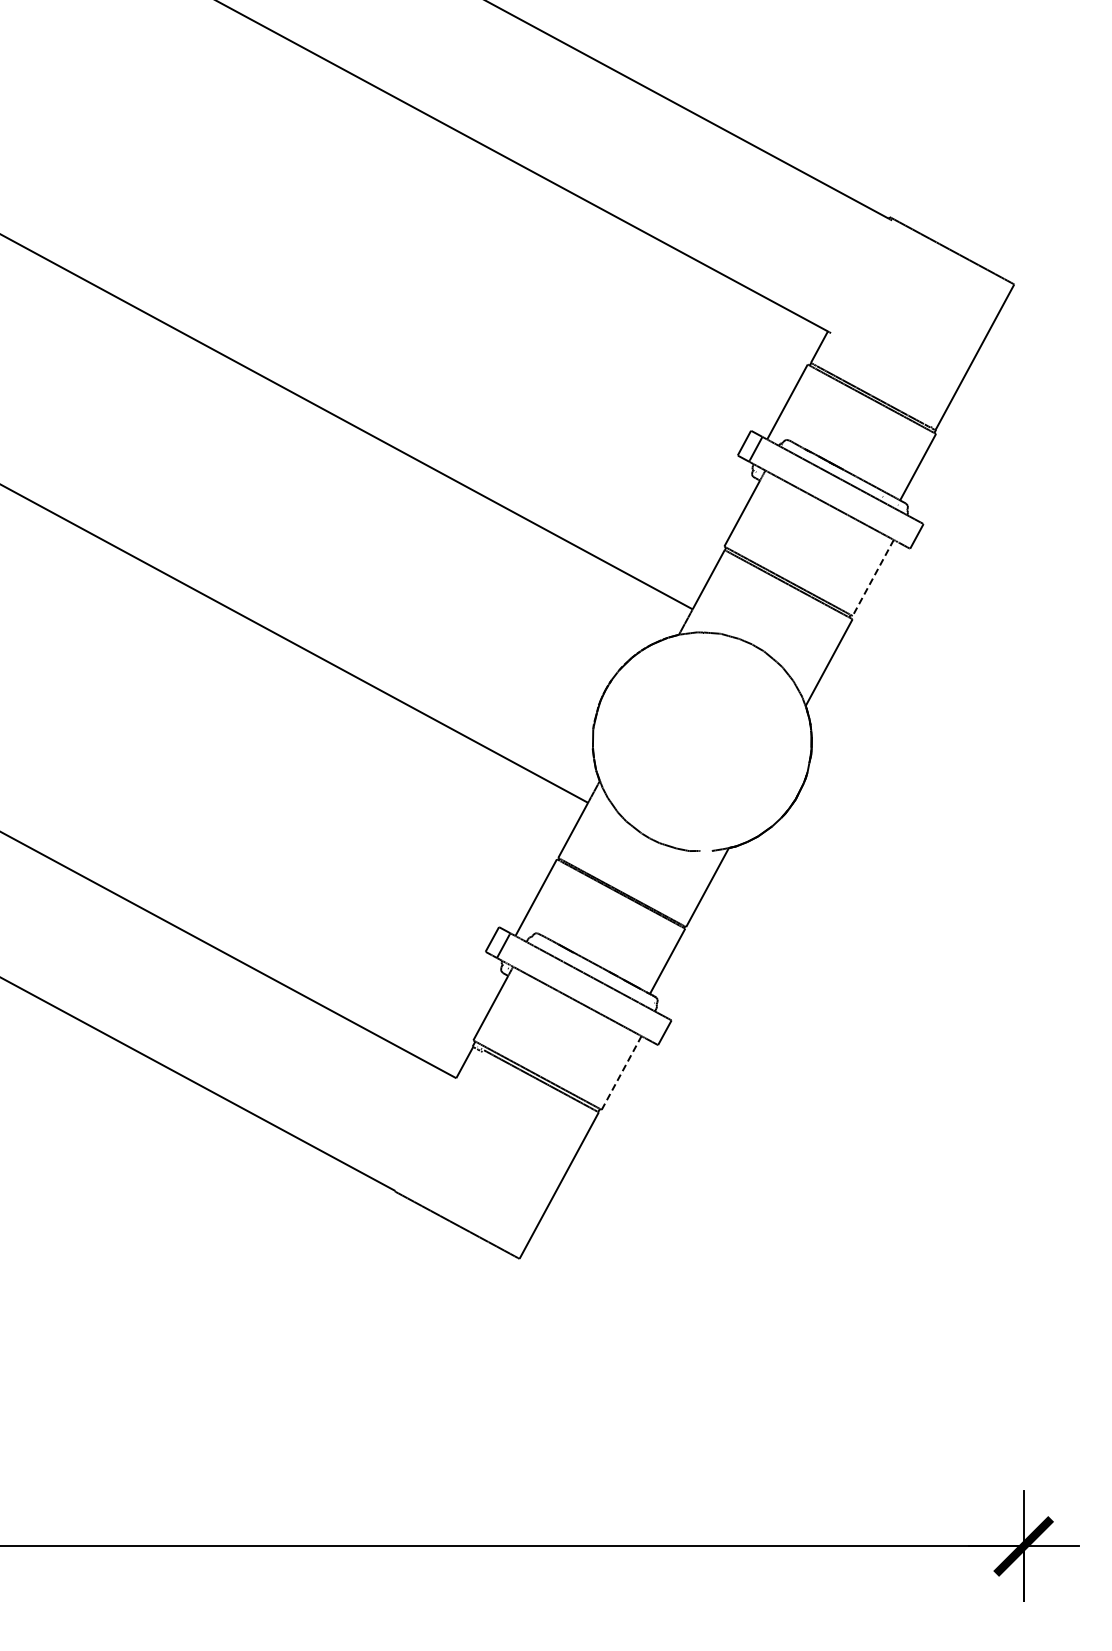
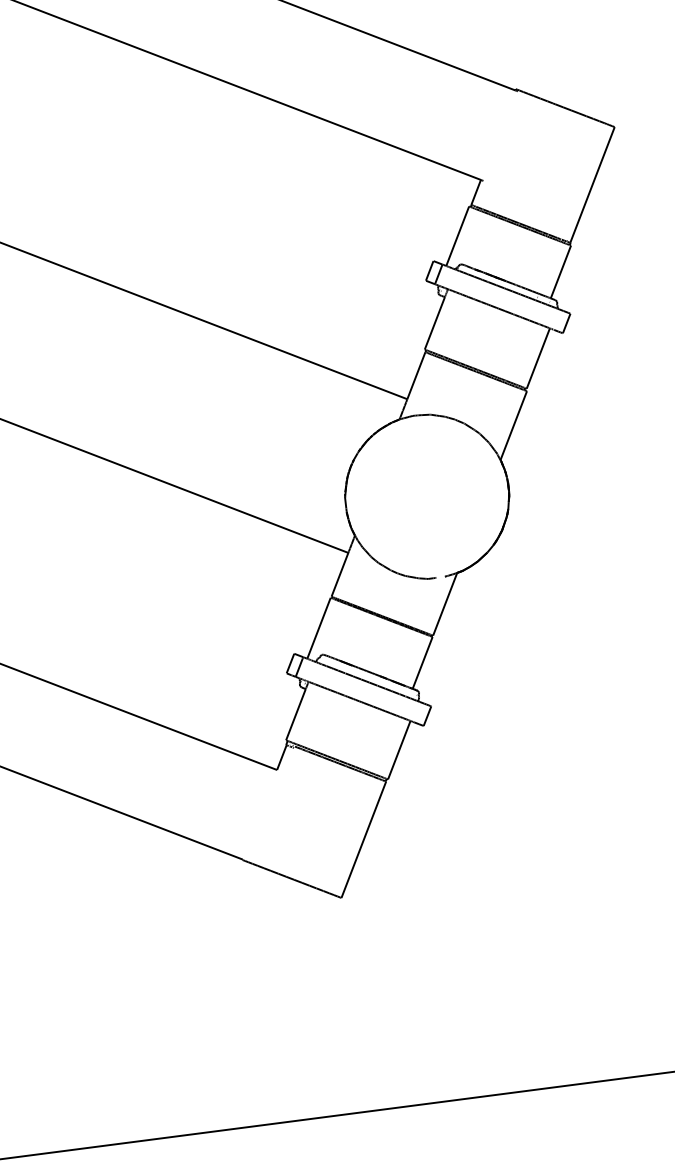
line: (873, 578) -> (538, 358), dashed -> solid
line: (621, 1073) -> (399, 750), dashed -> solid

